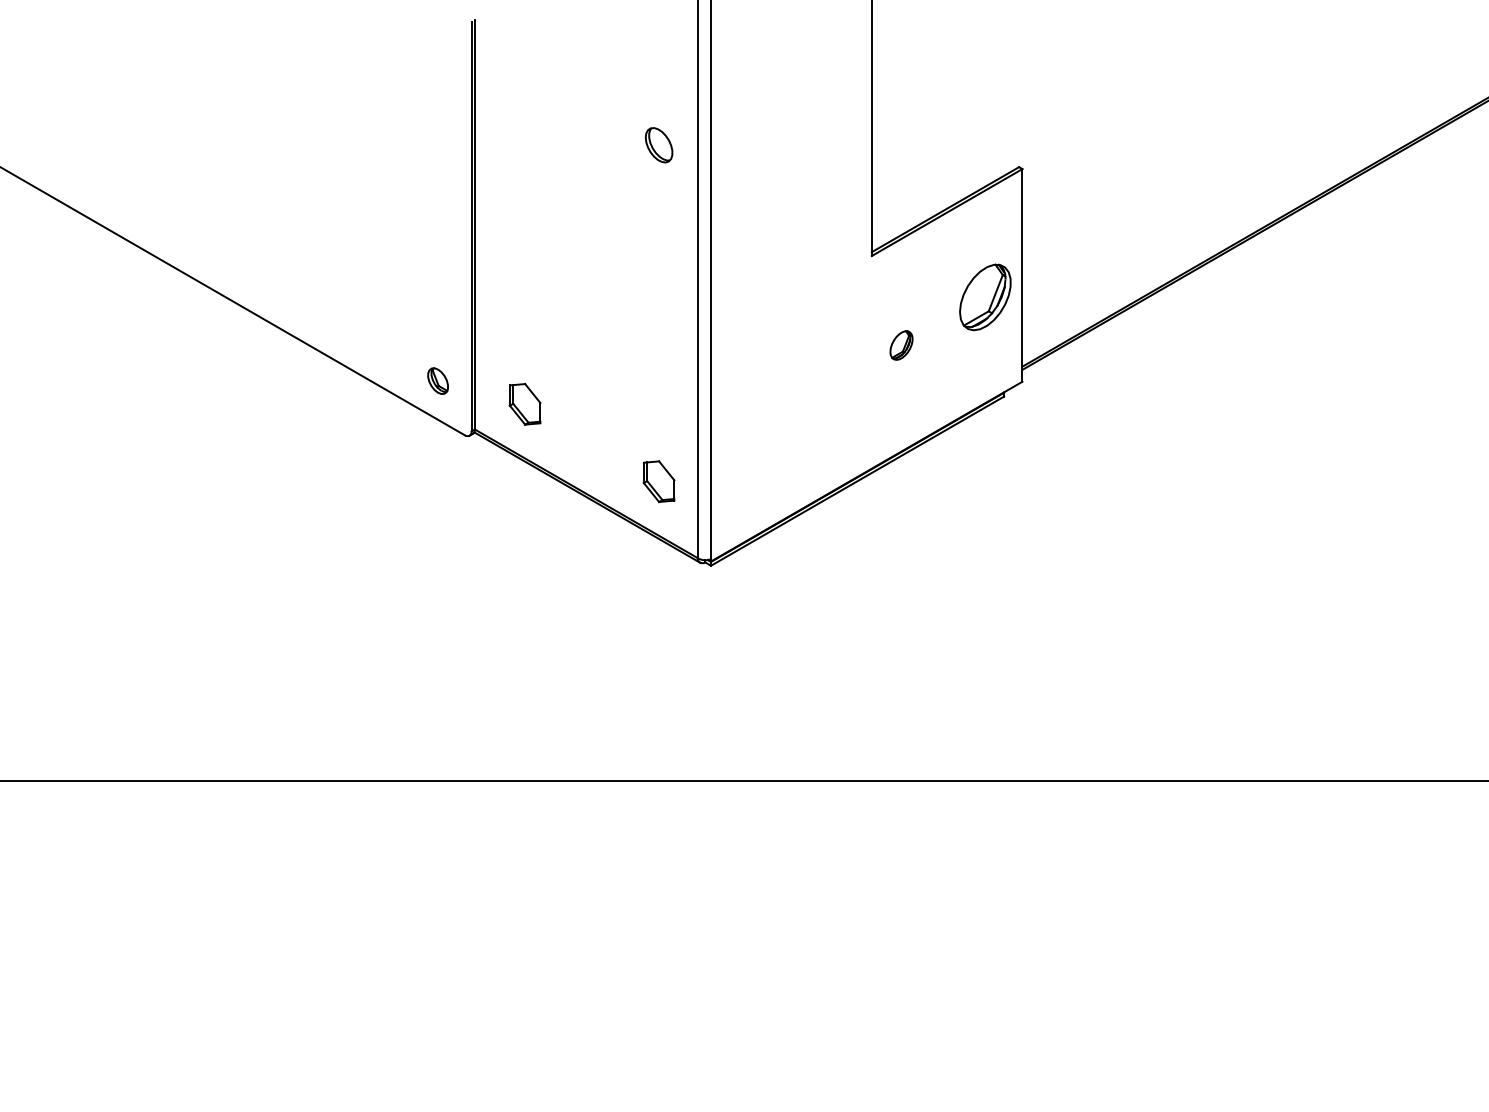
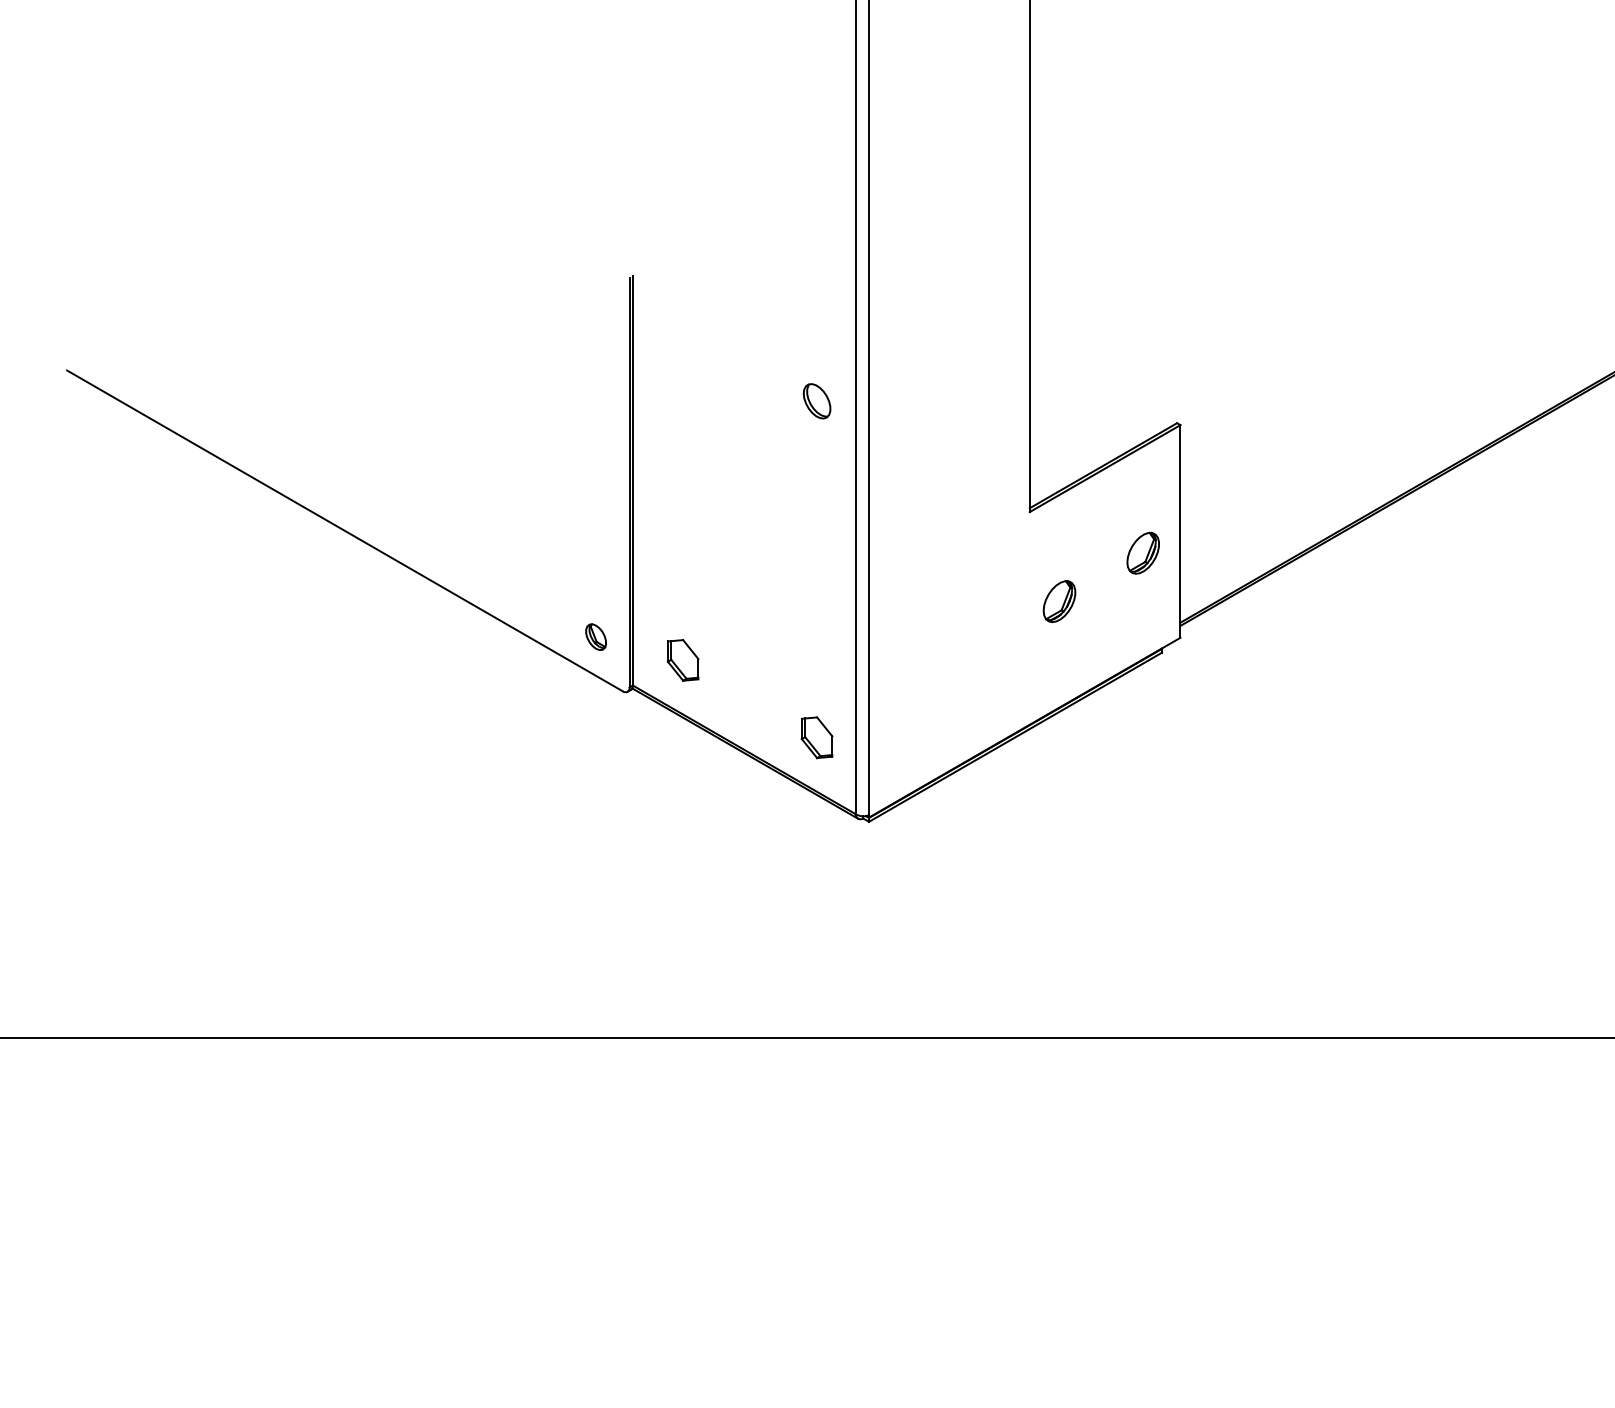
part: (984, 296) -> (1142, 552), size x0.62
part: (901, 345) -> (1059, 601), size x1.43

